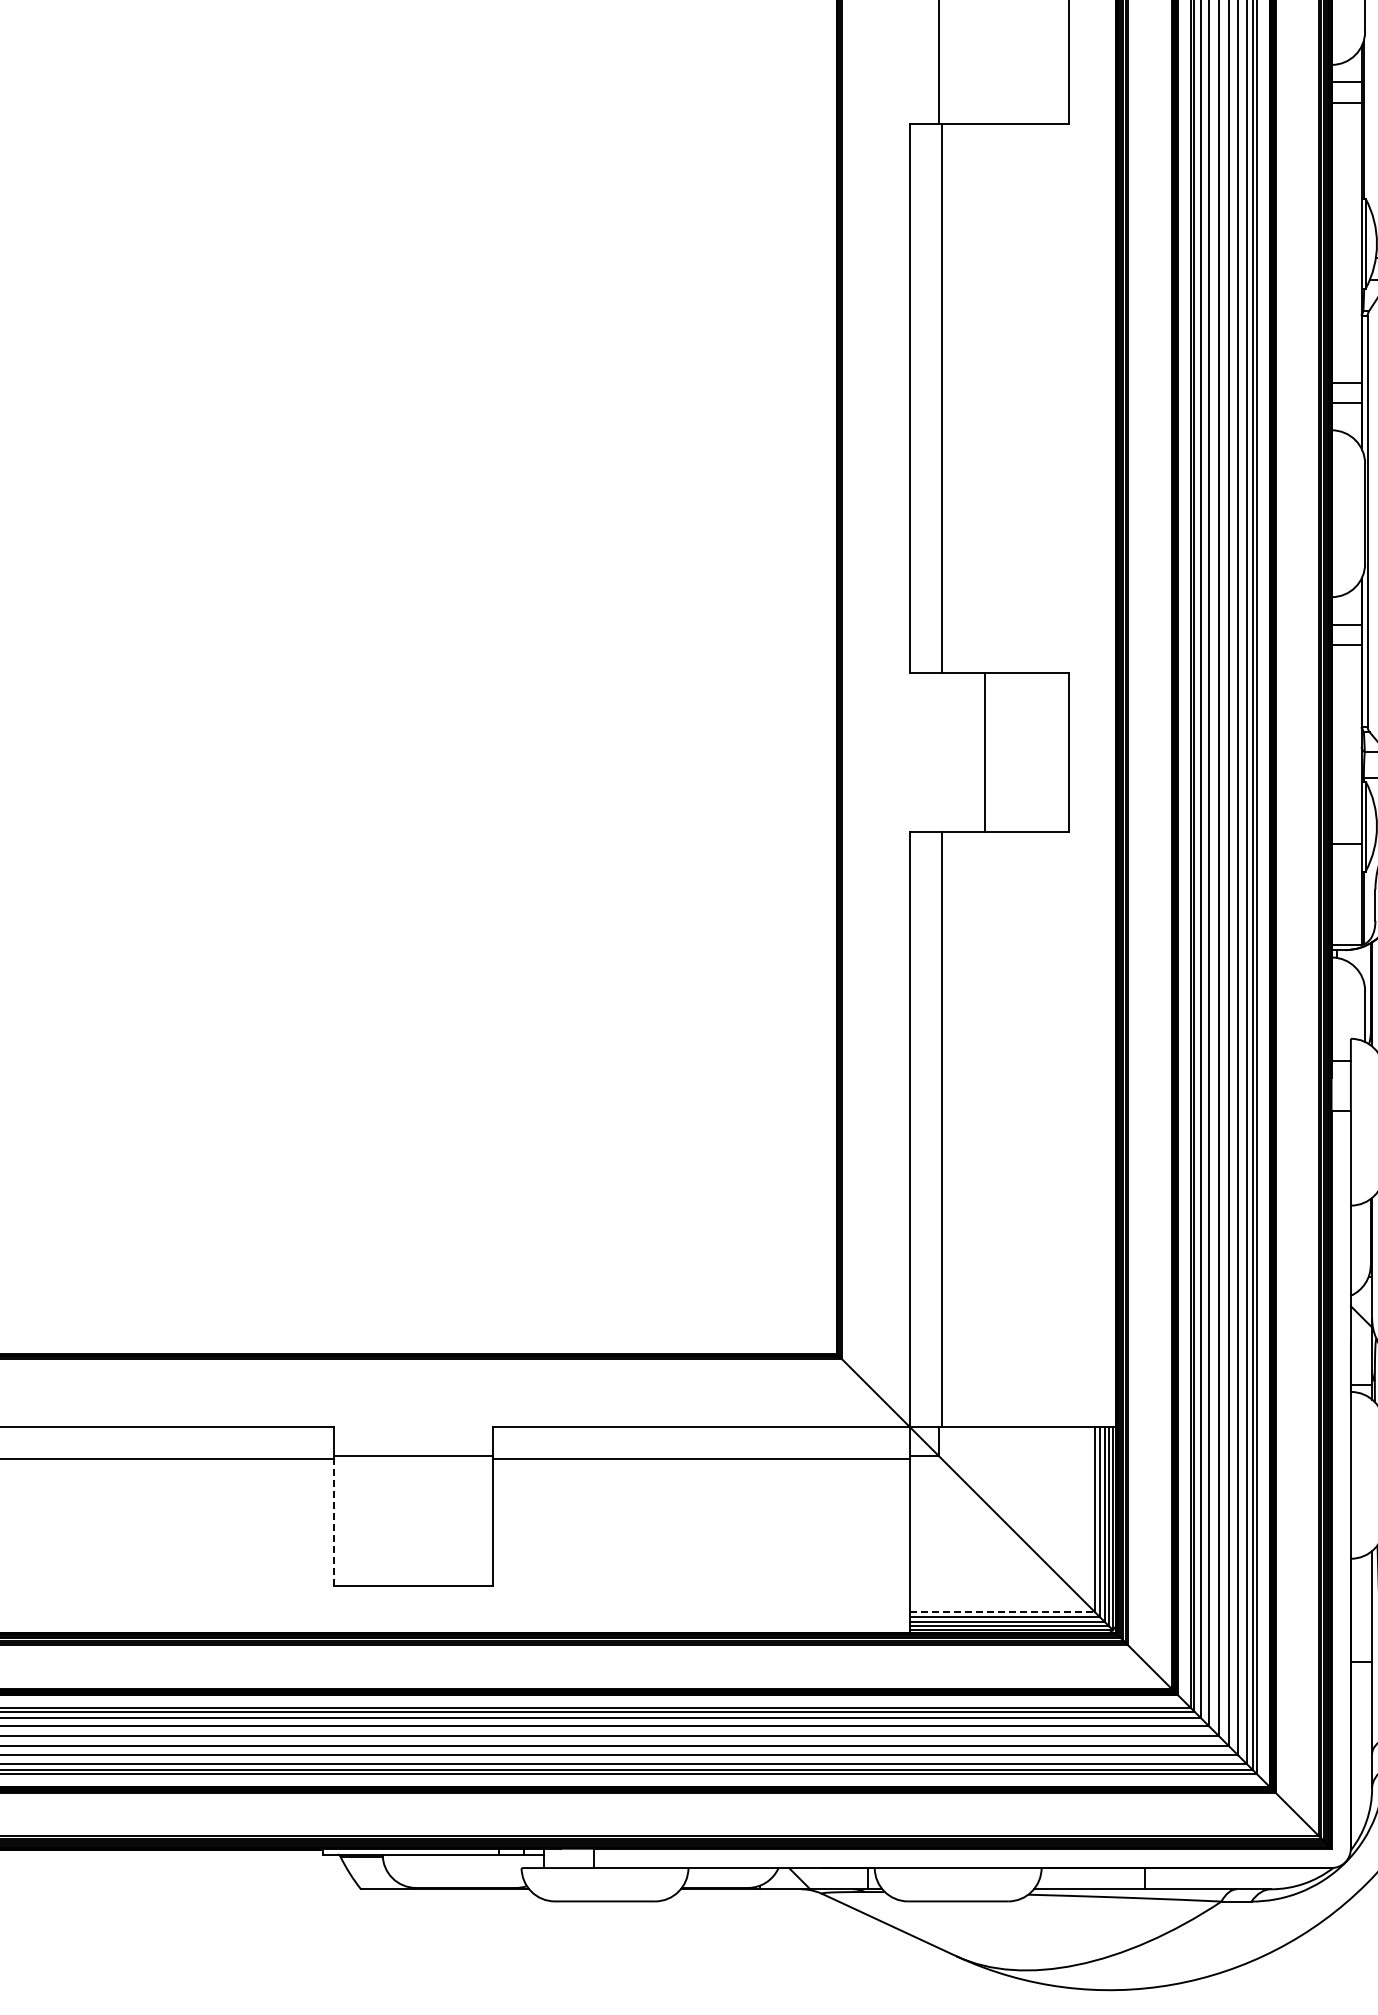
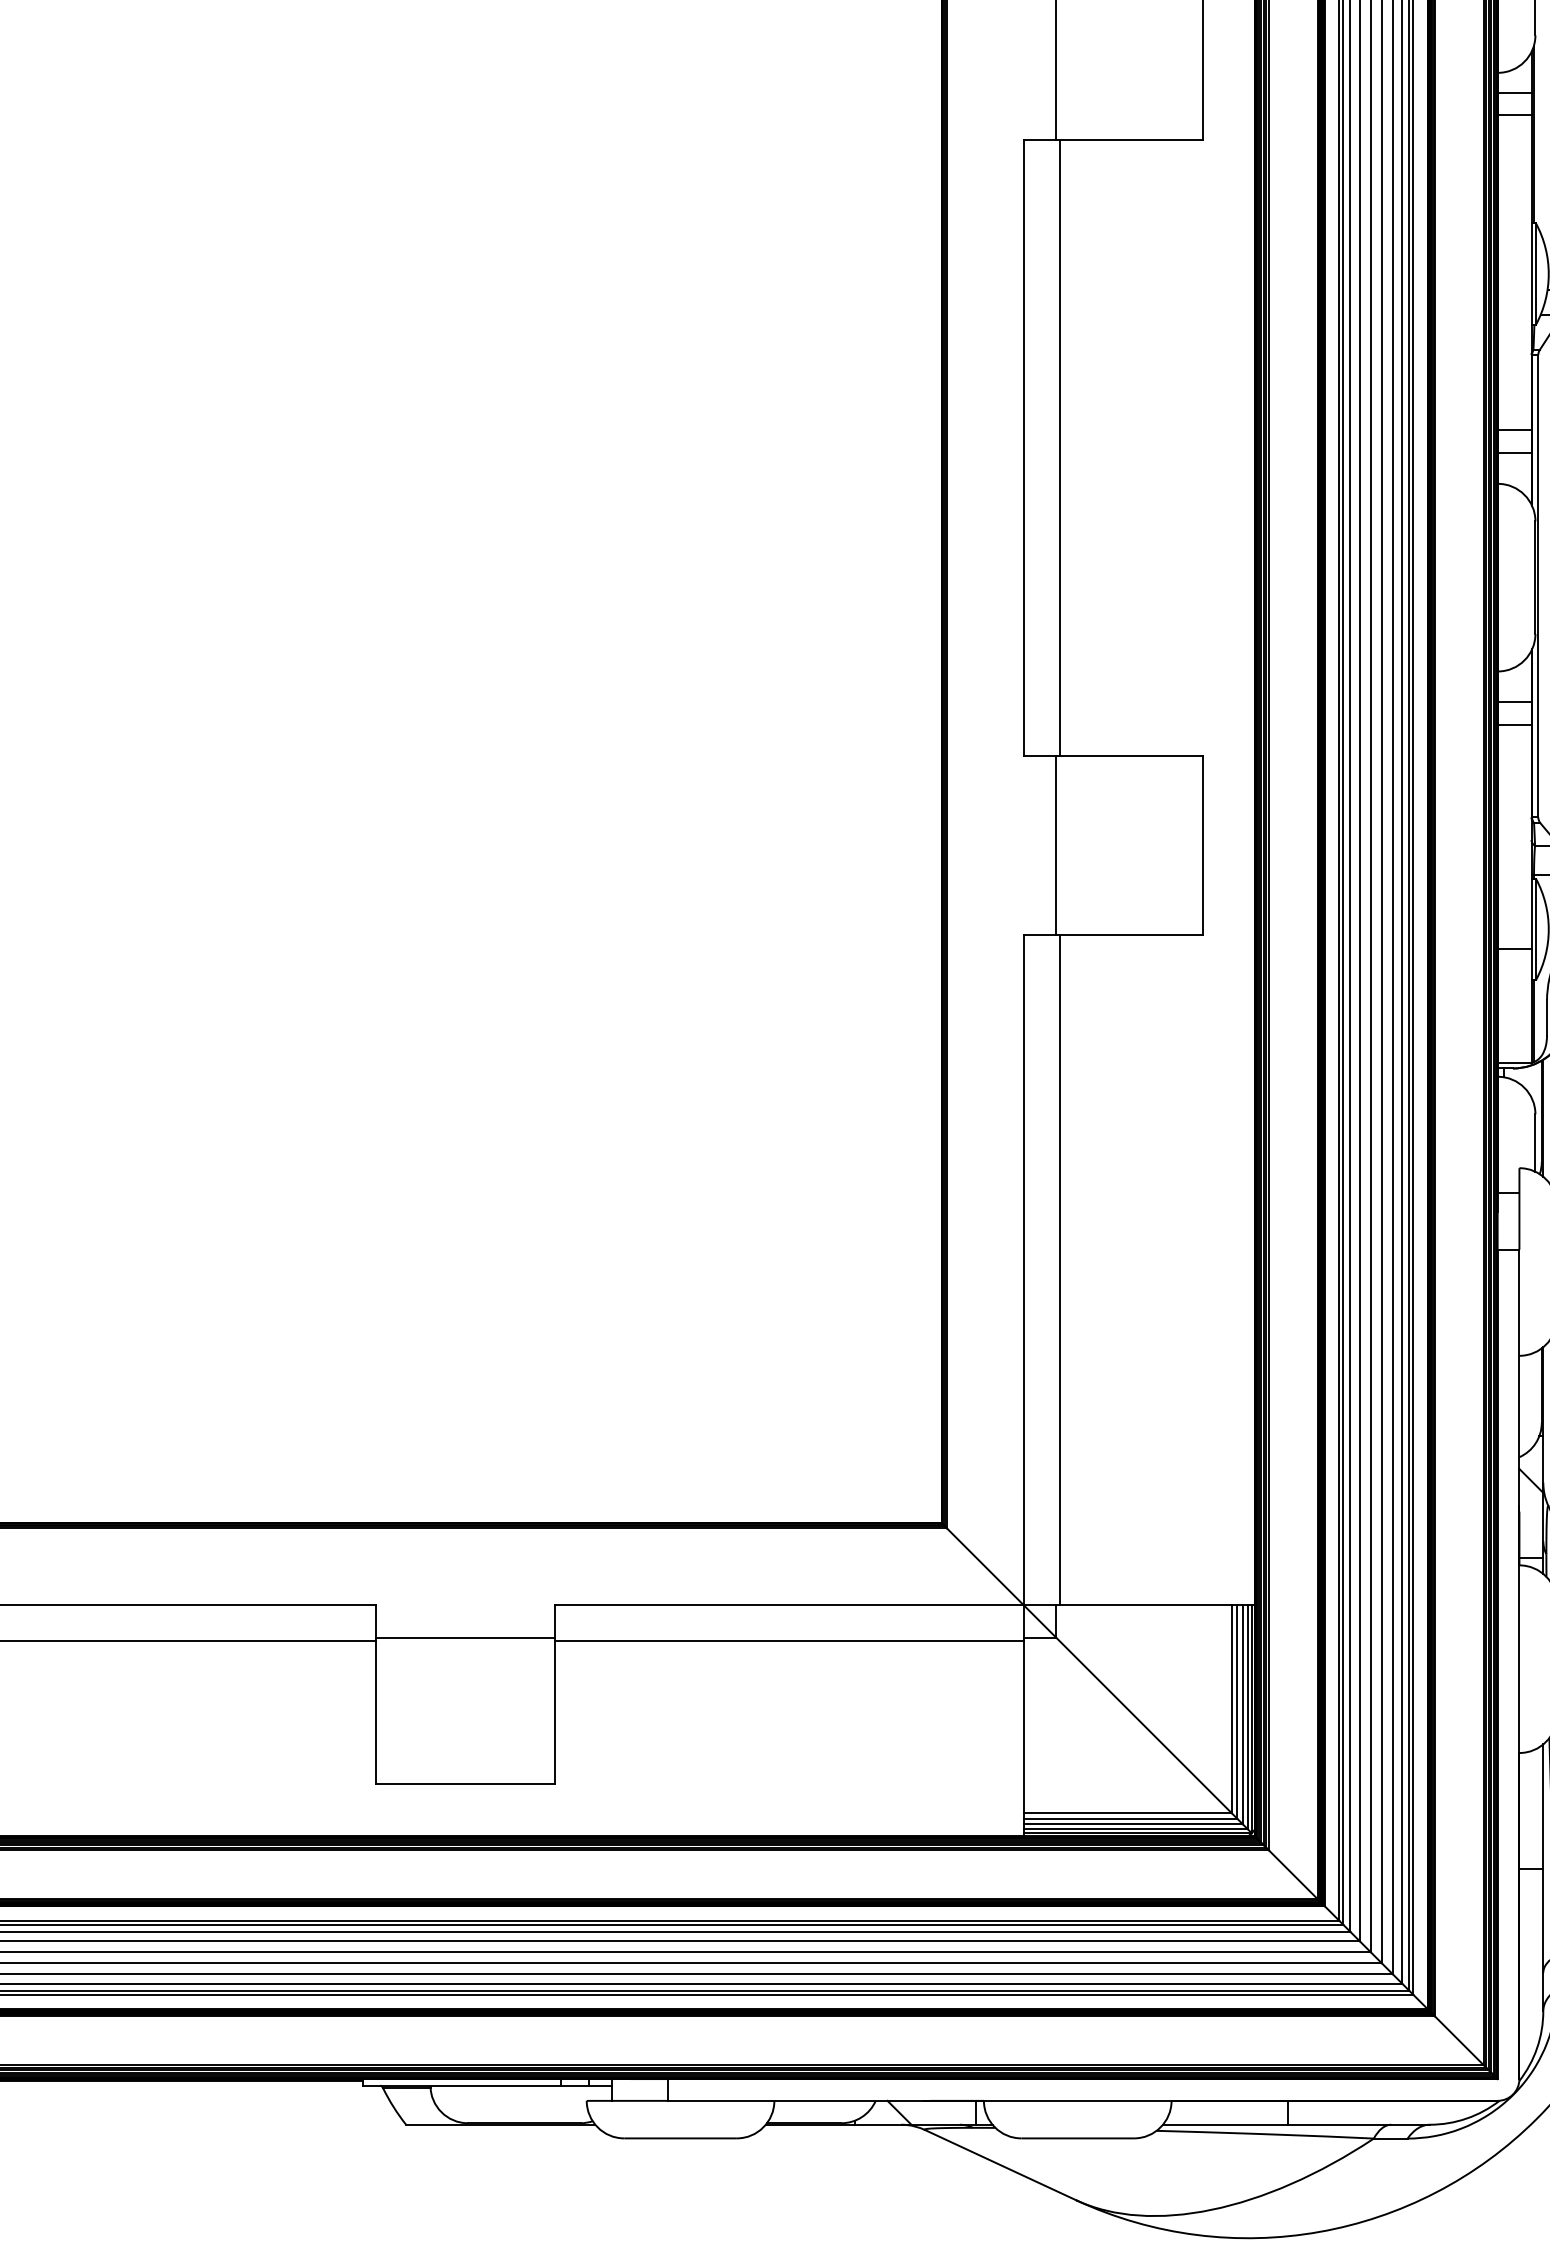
line: (984, 751) -> (1055, 845), moved
line: (334, 1522) -> (376, 1712), dashed -> solid
line: (1003, 1612) -> (1128, 1813), dashed -> solid

